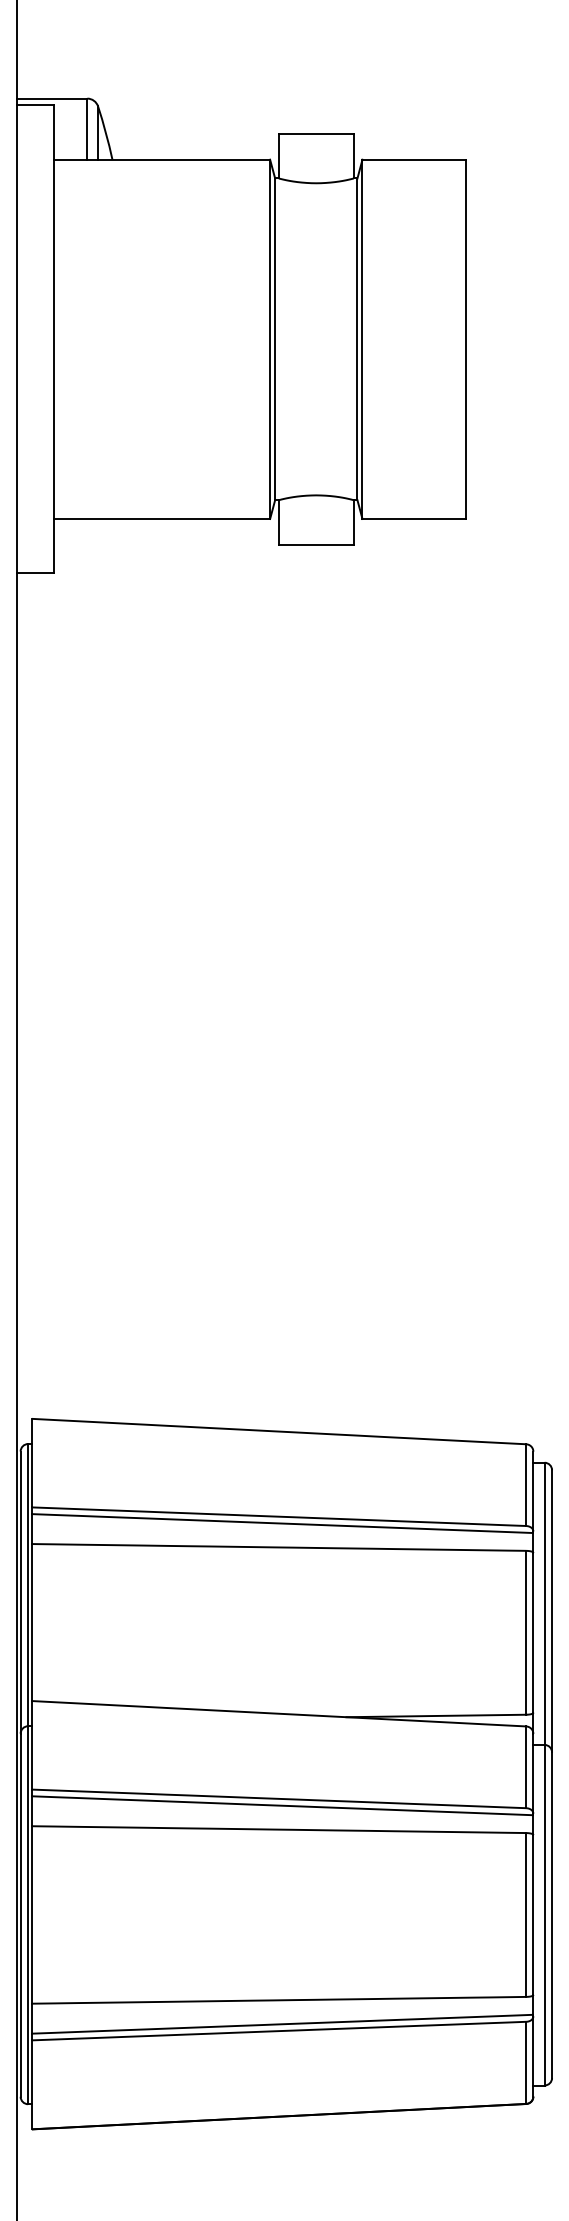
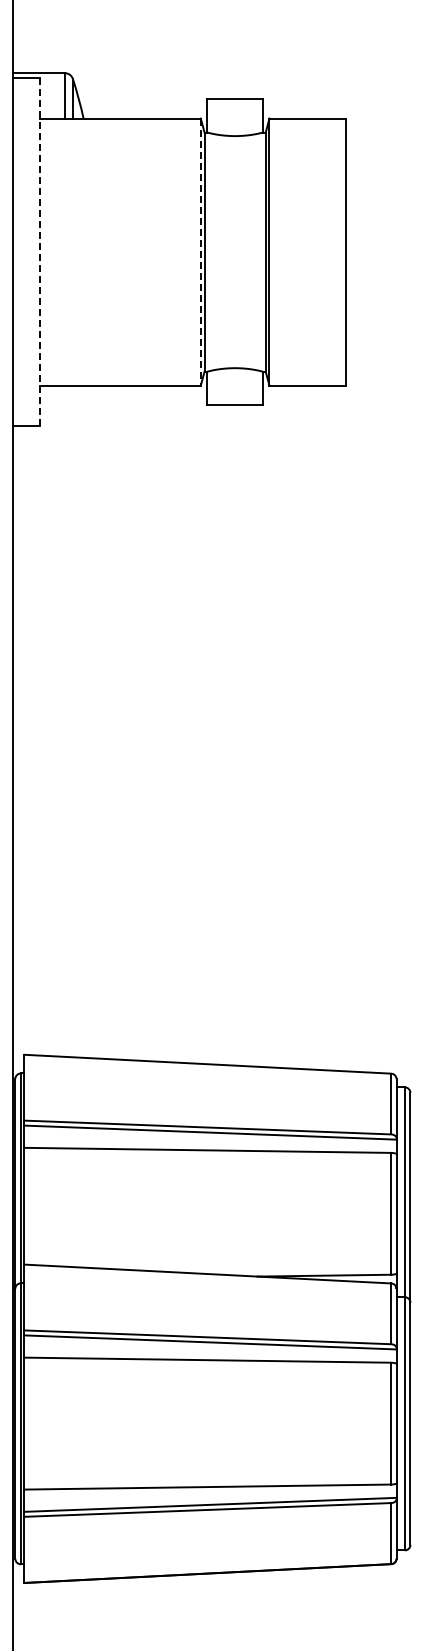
line: (54, 339) -> (40, 252), solid -> dashed
line: (269, 339) -> (200, 252), solid -> dashed

